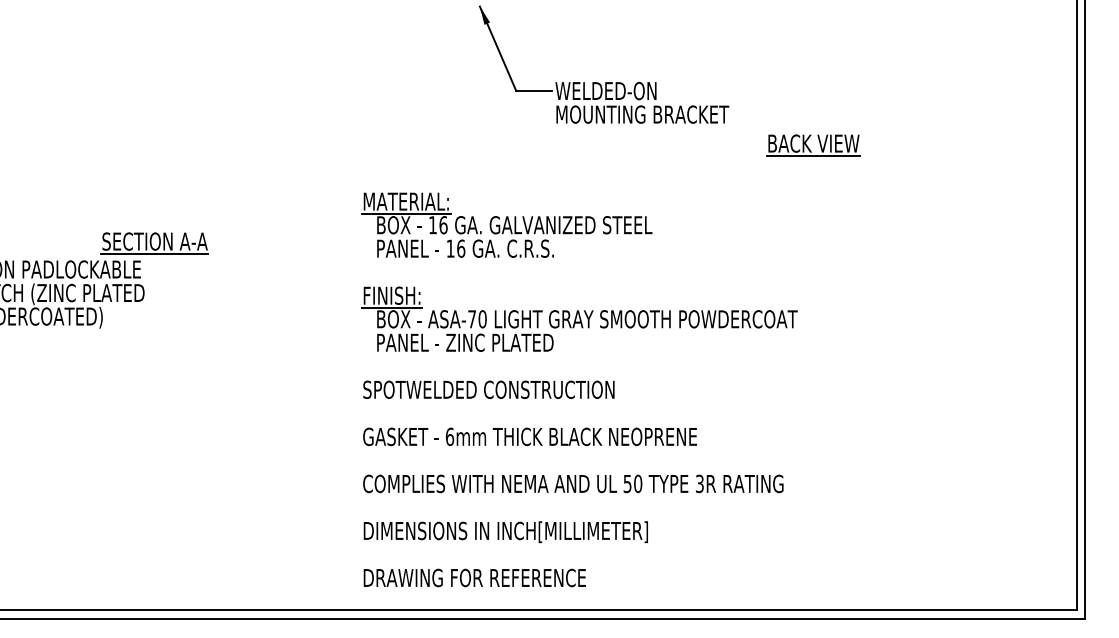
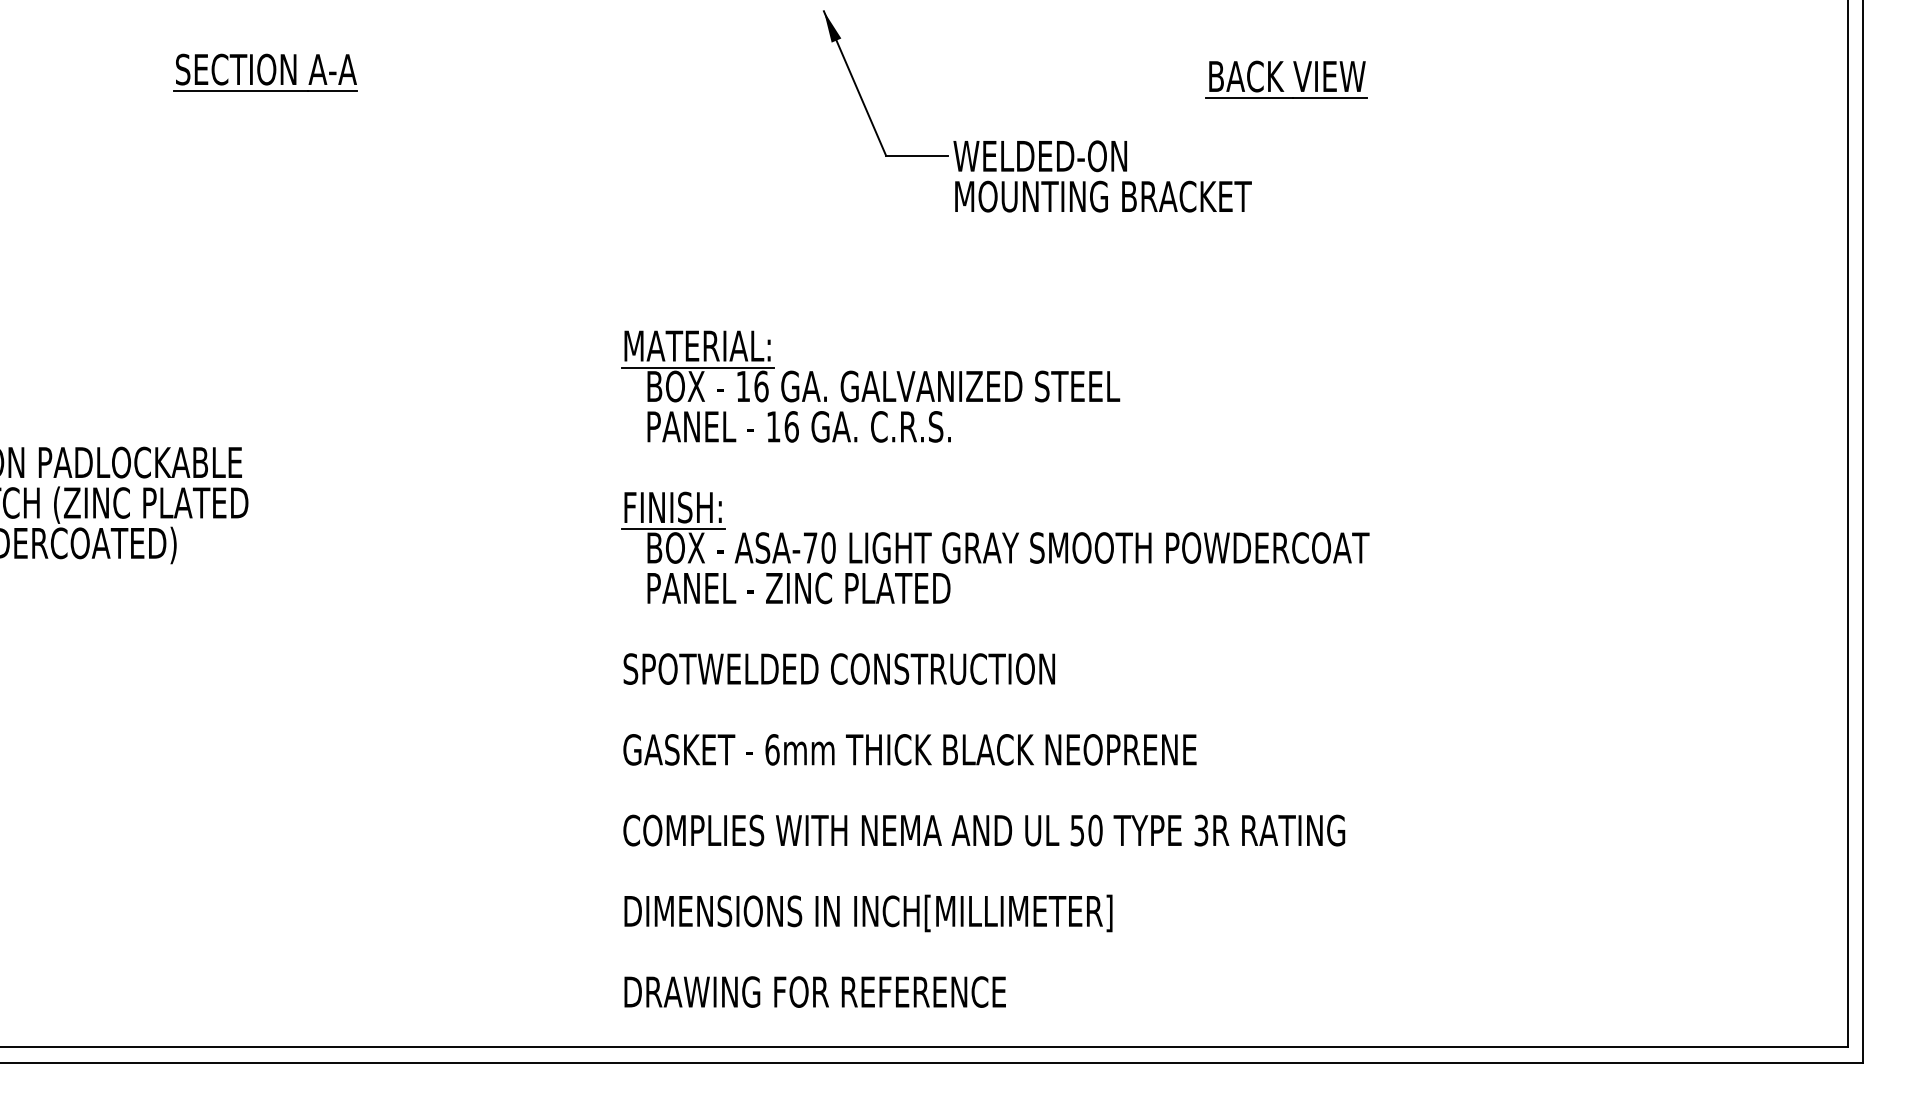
part: (813, 145) -> (1286, 79), moved
part: (154, 243) -> (265, 72), moved

